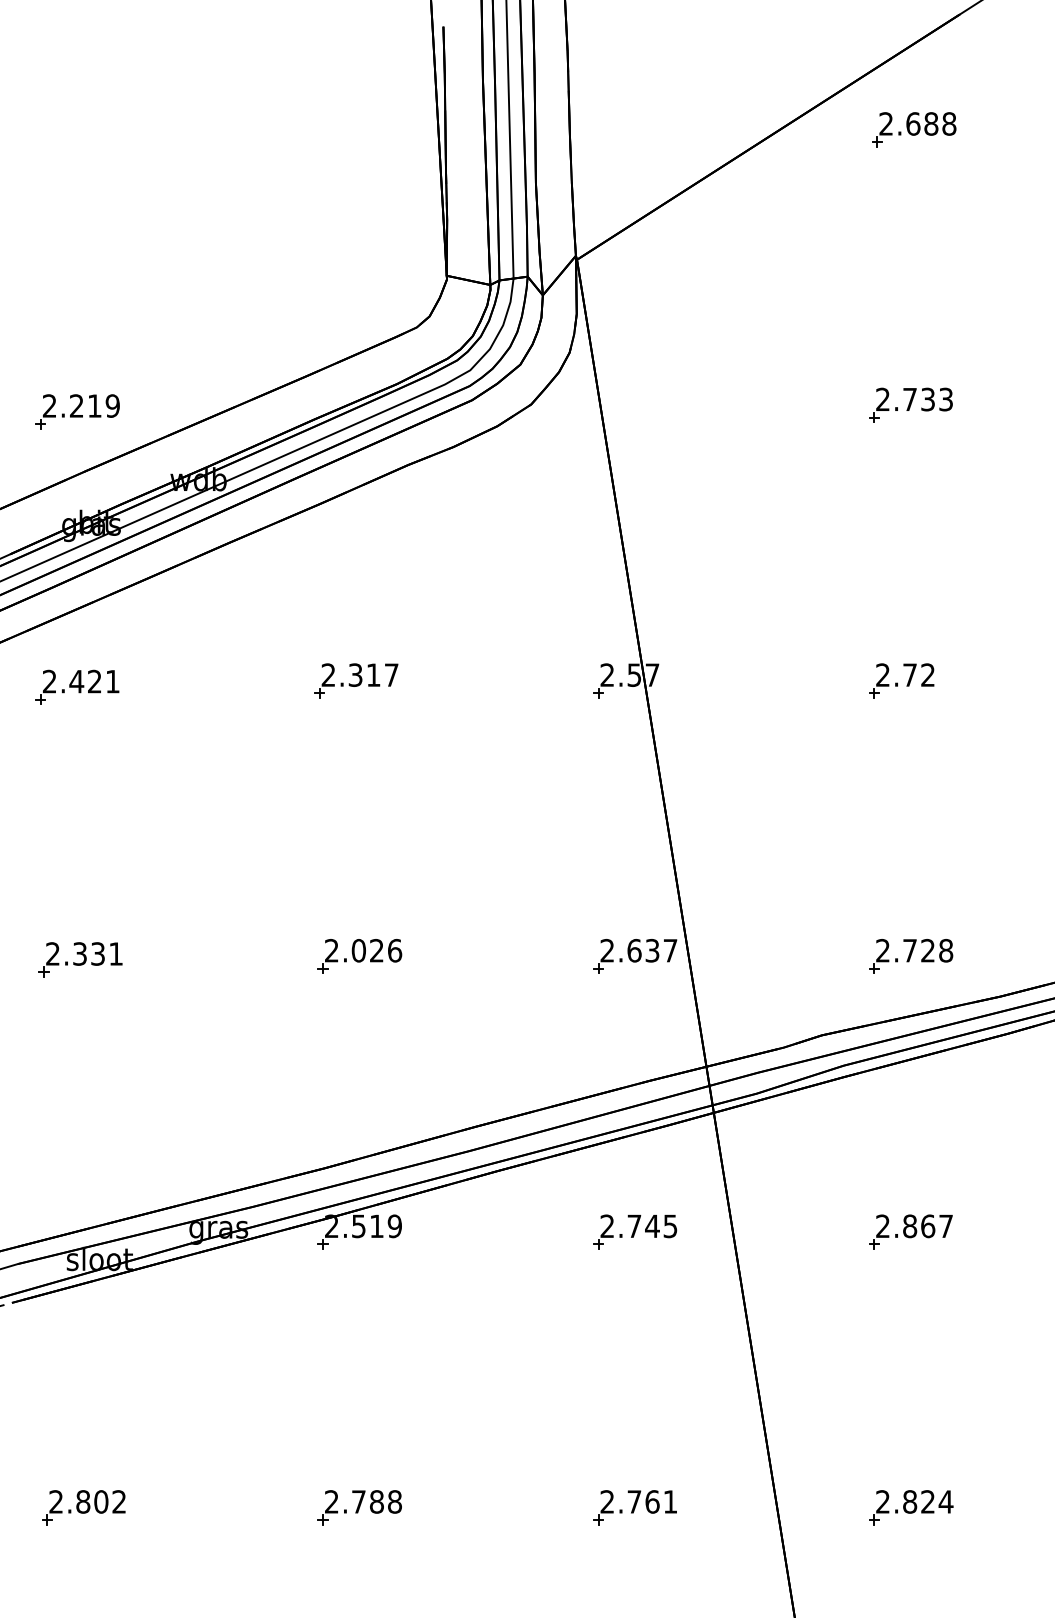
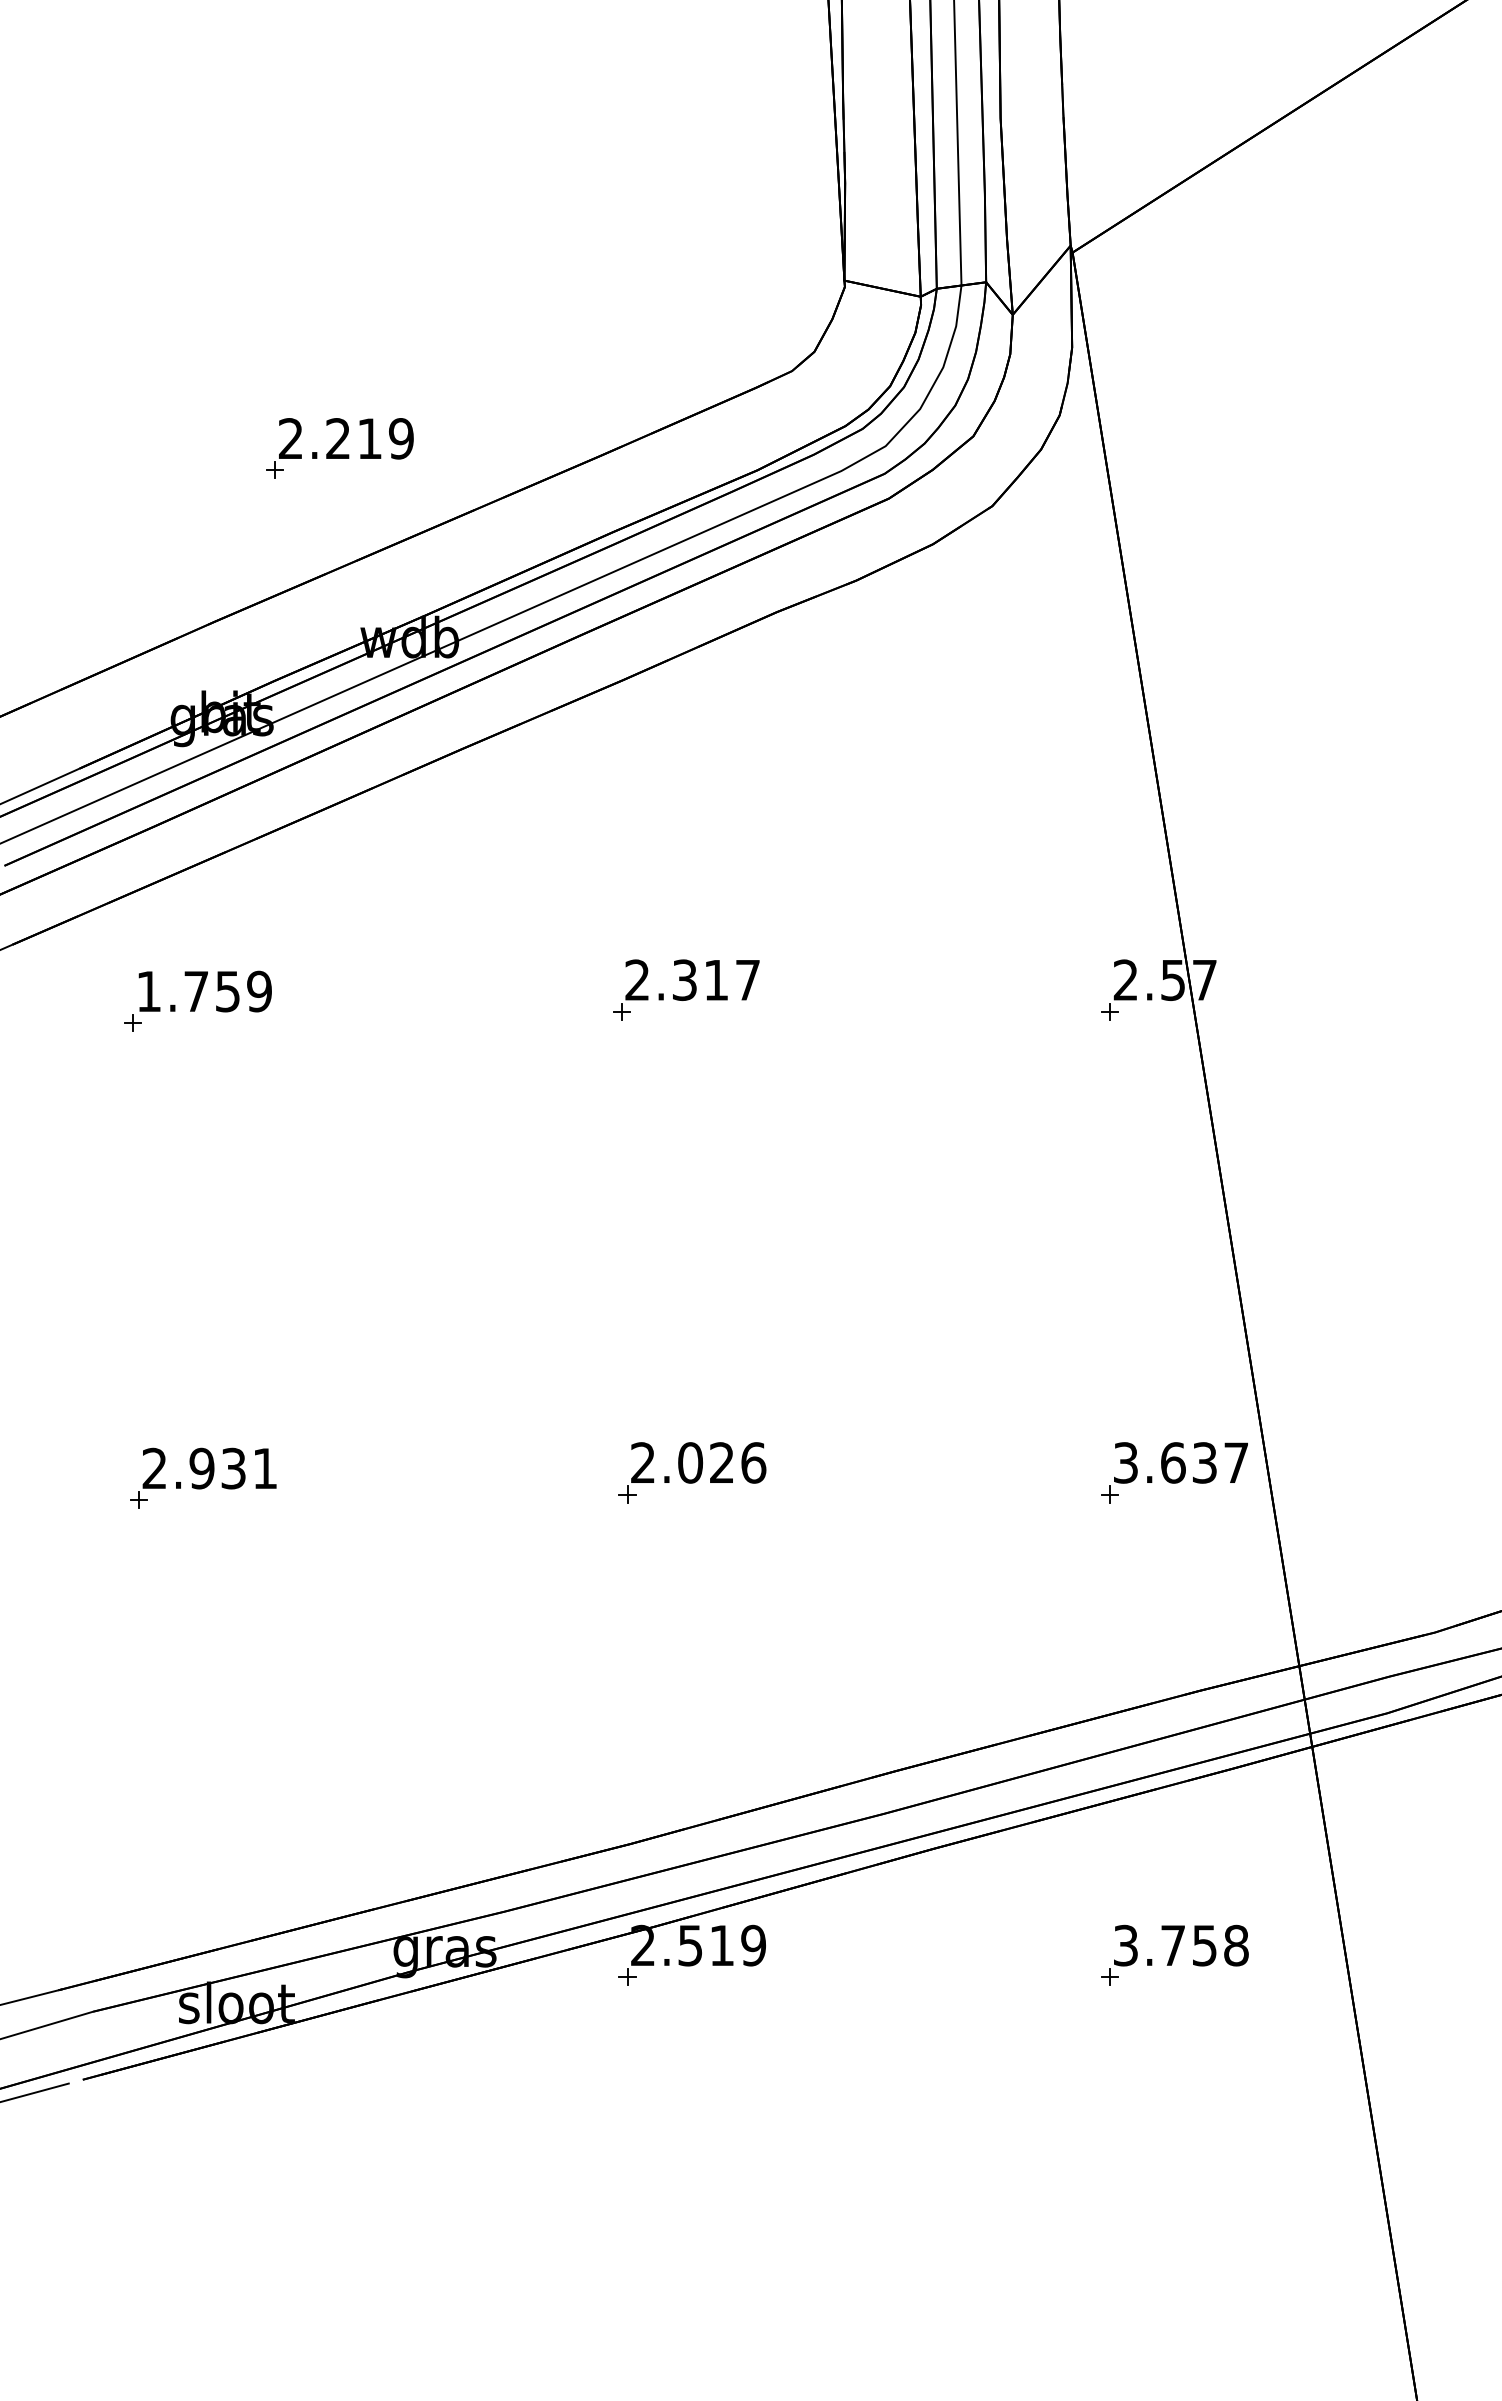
part: (77, 411) -> (339, 448), moved
text: (80, 681) -> (202, 991), 2.421 -> 1.759
text: (607, 950) -> (1125, 1462), 2.637 -> 3.637
text: (80, 953) -> (202, 1467), 2.331 -> 2.931
text: (638, 1226) -> (1180, 1945), 2.745 -> 3.758

